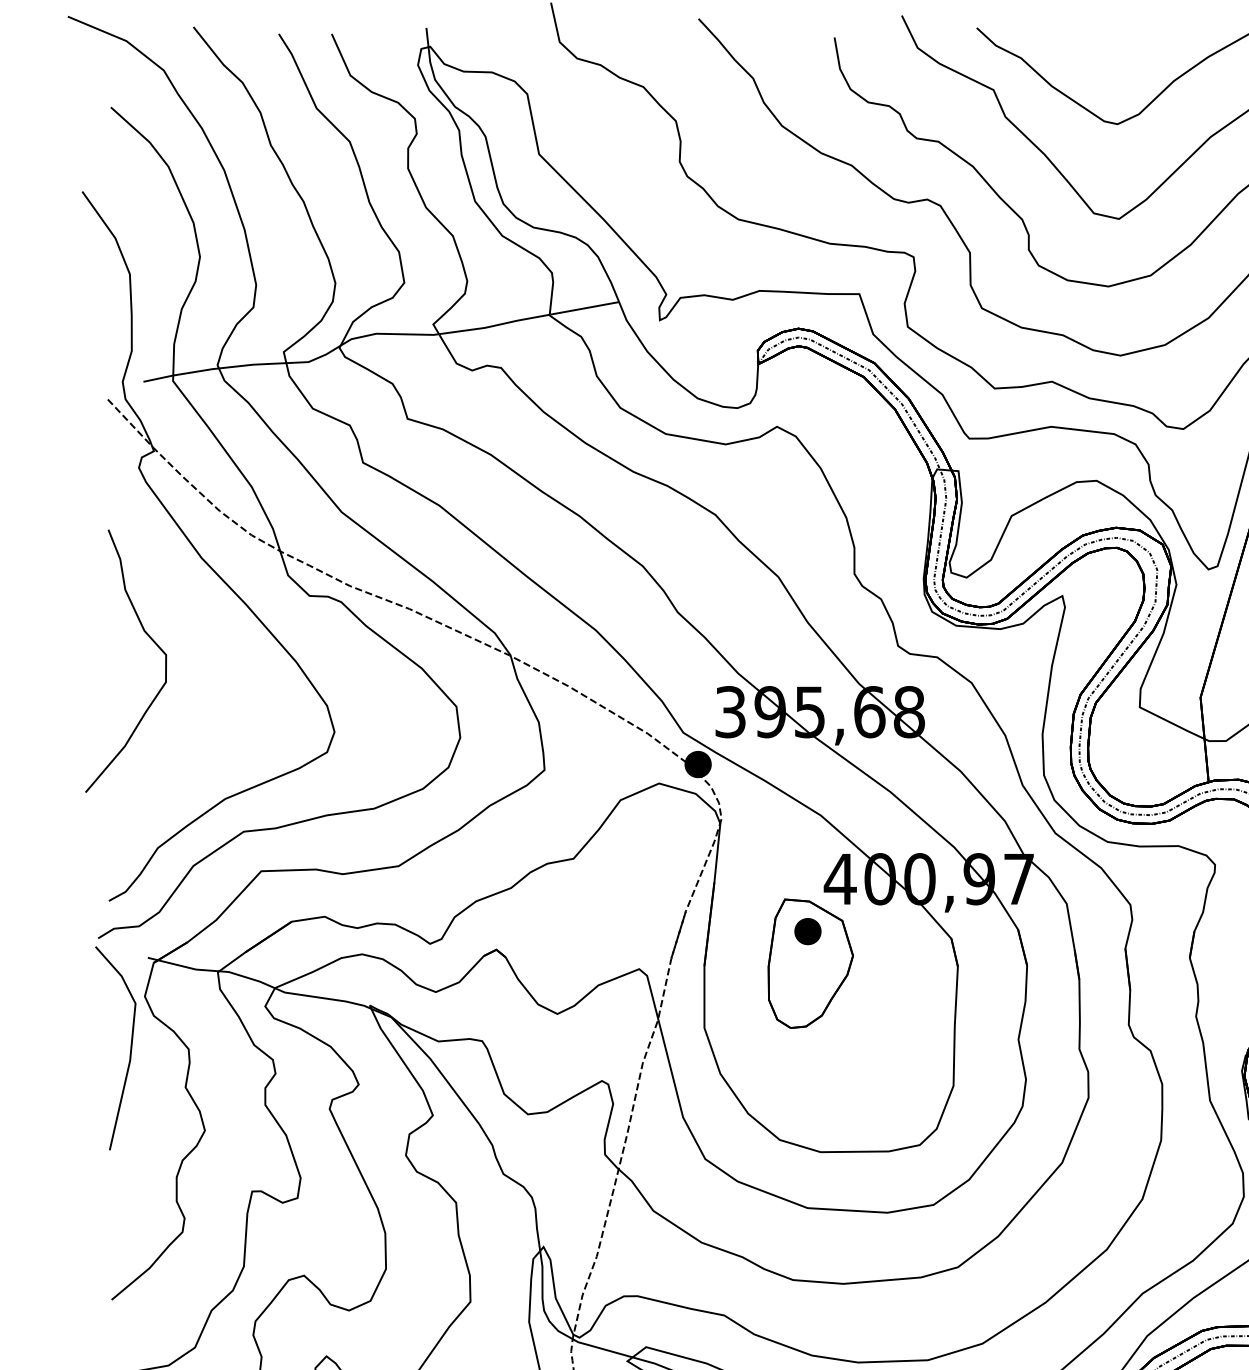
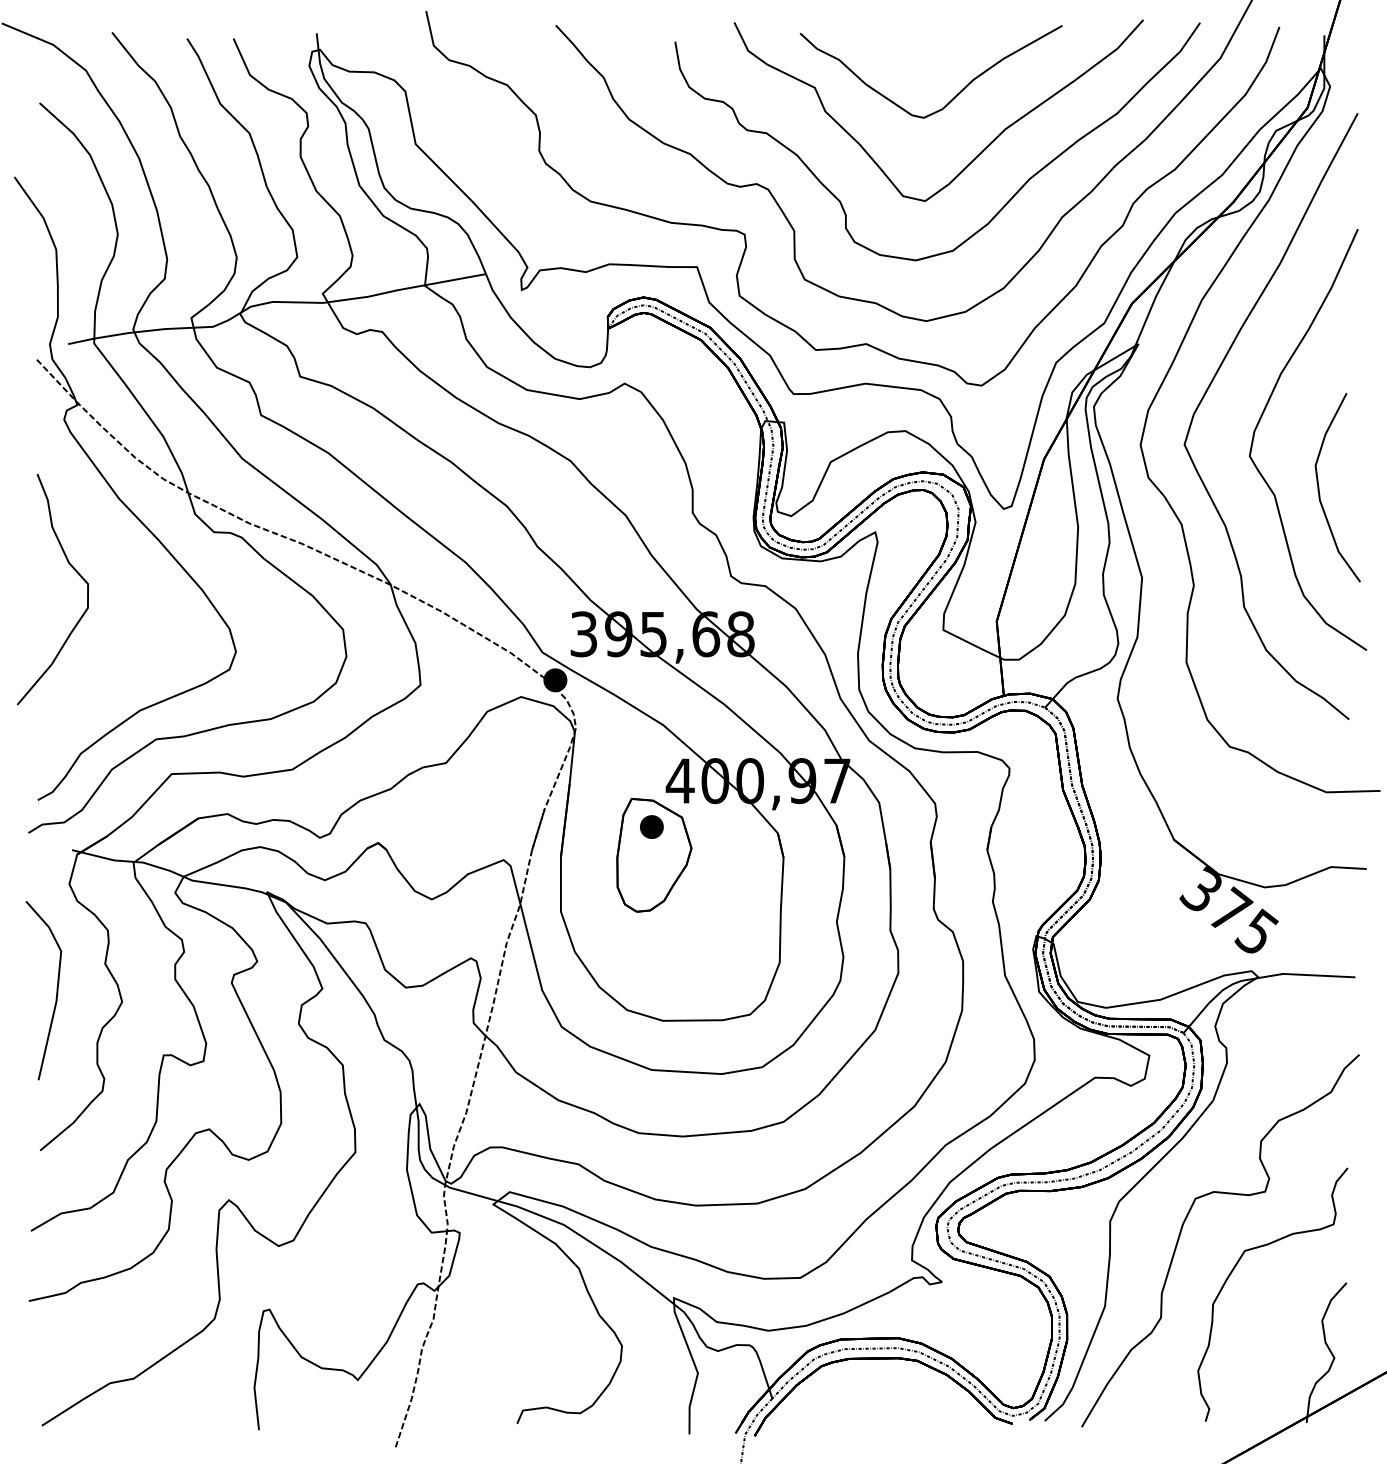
part: (130, 1048) -> (56, 990), moved

